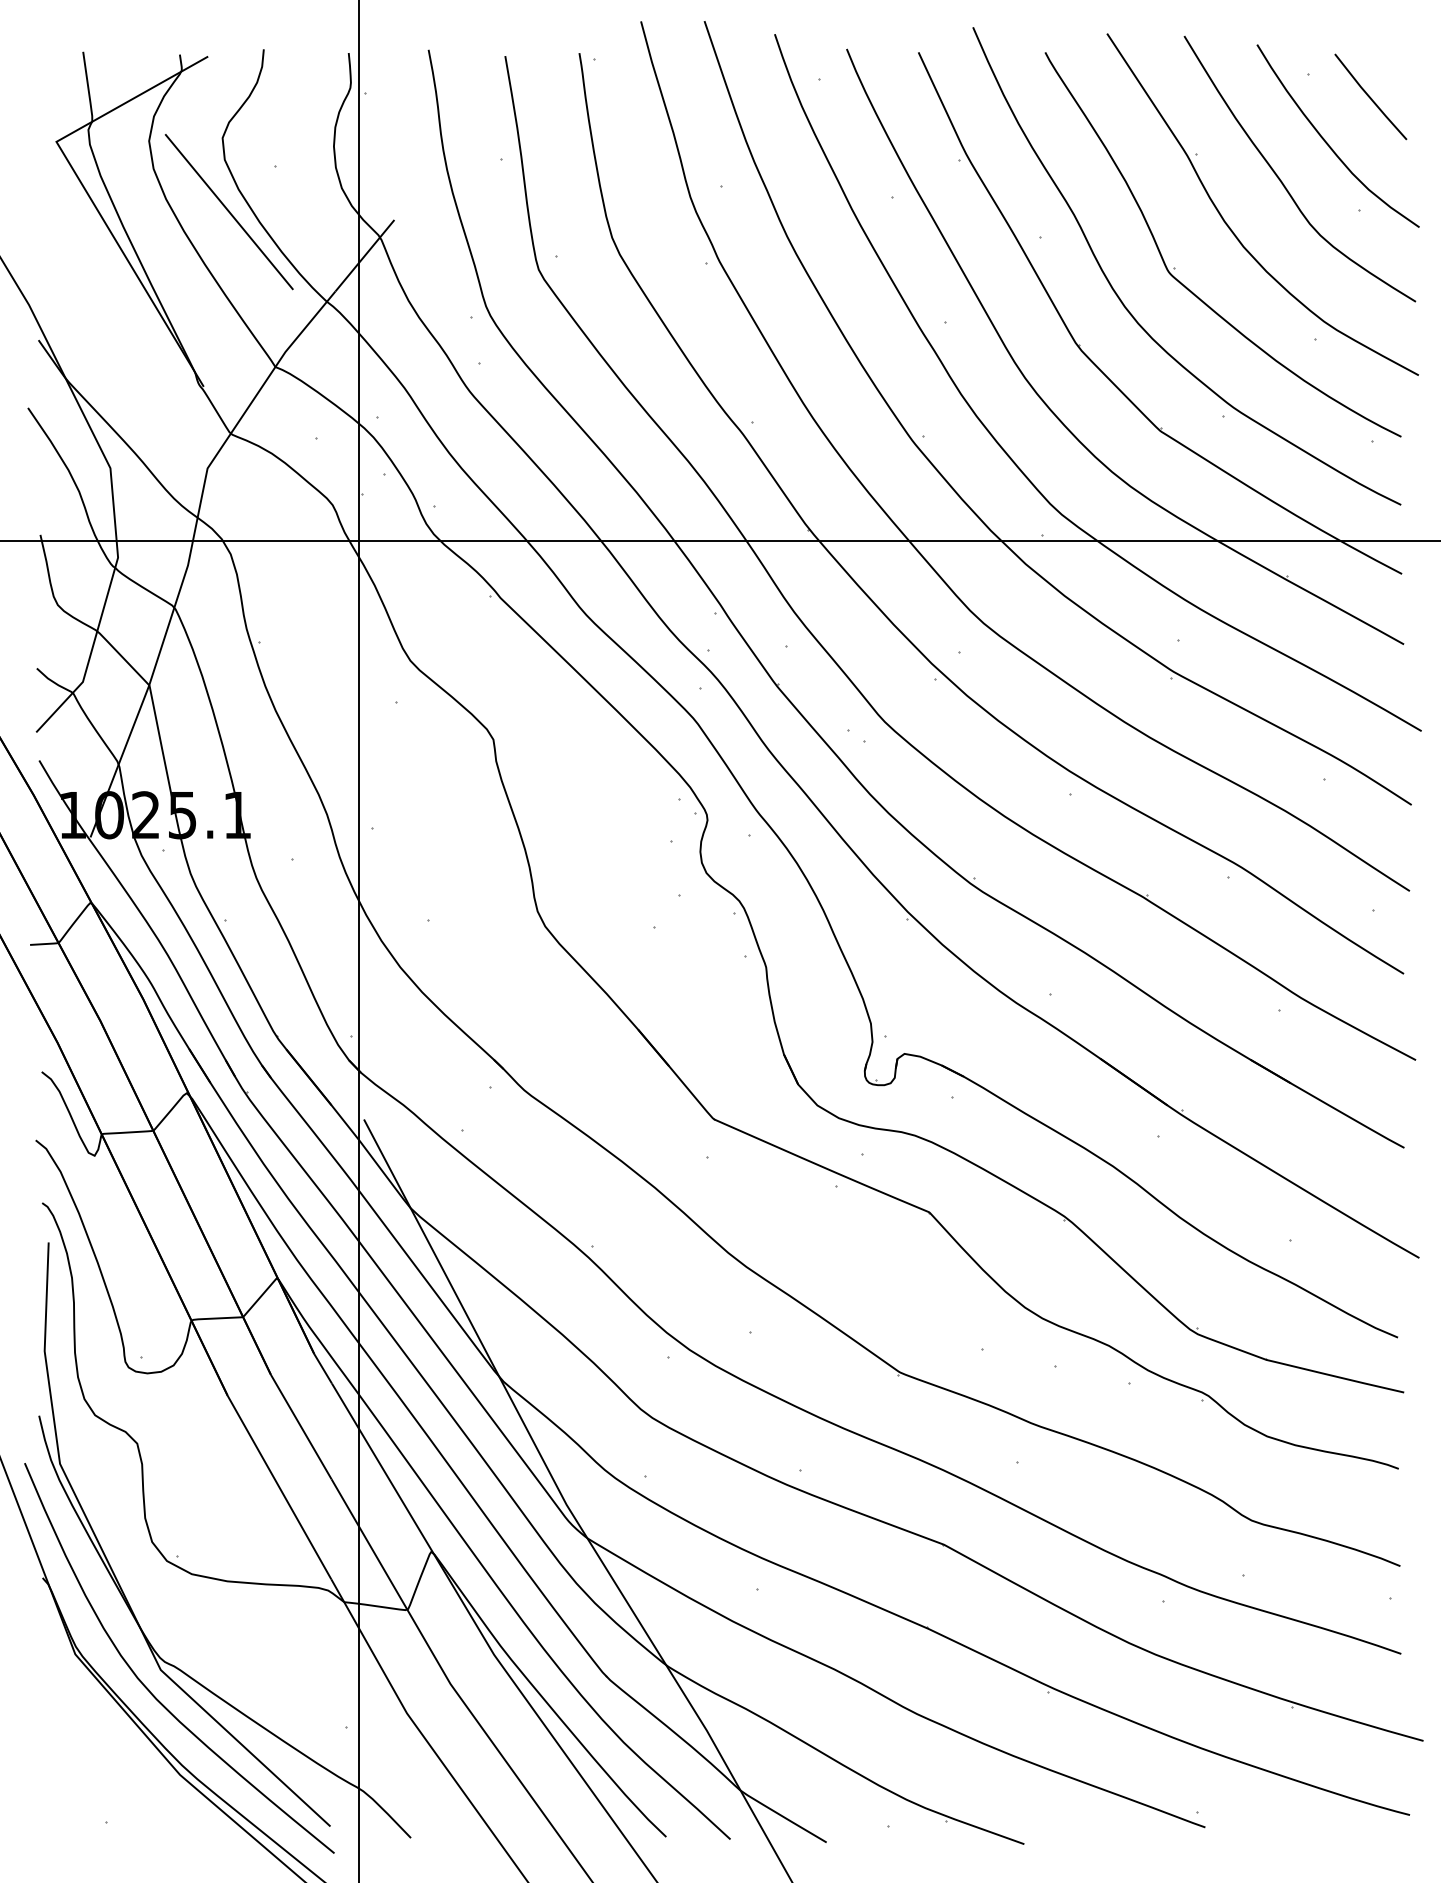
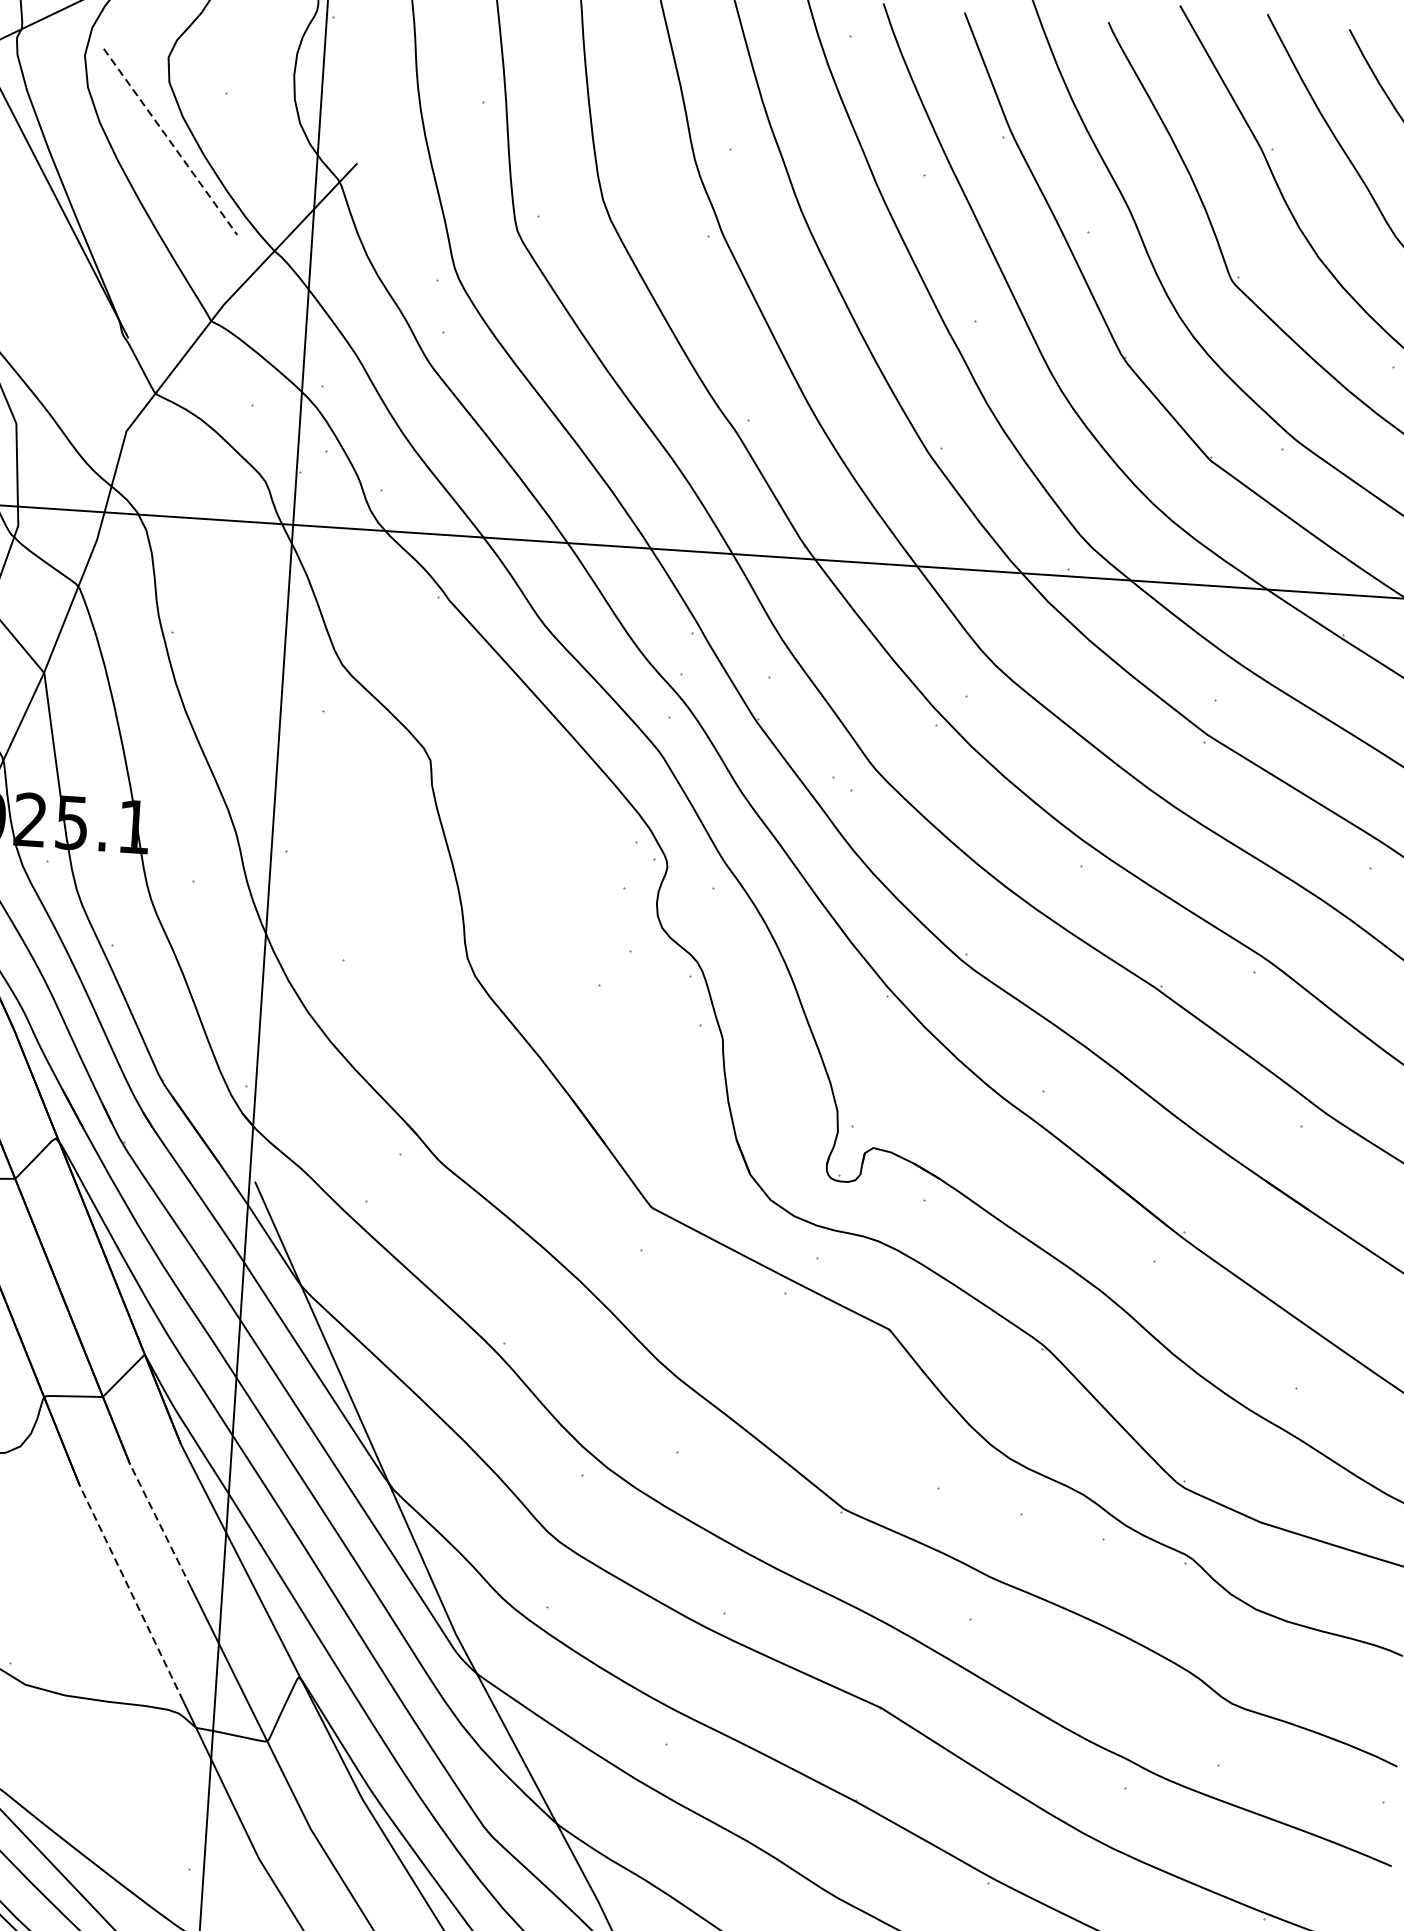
line: (229, 212) -> (170, 142), solid -> dashed
line: (301, 1426) -> (160, 1525), solid -> dashed
line: (279, 1487) -> (131, 1592), solid -> dashed

